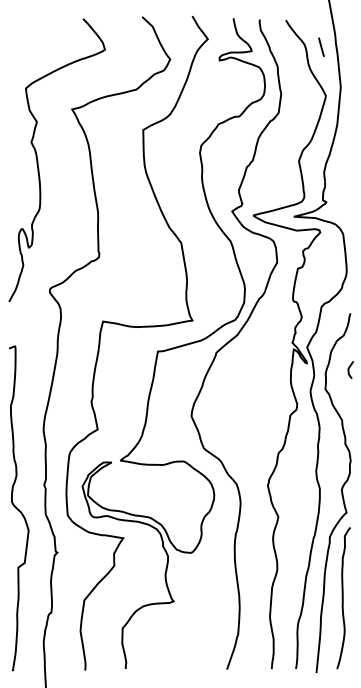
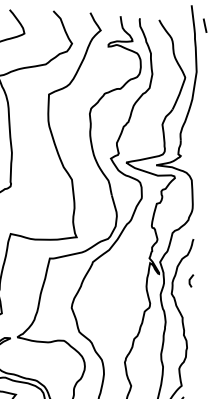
line: (321, 46) -> (205, 25), moved

